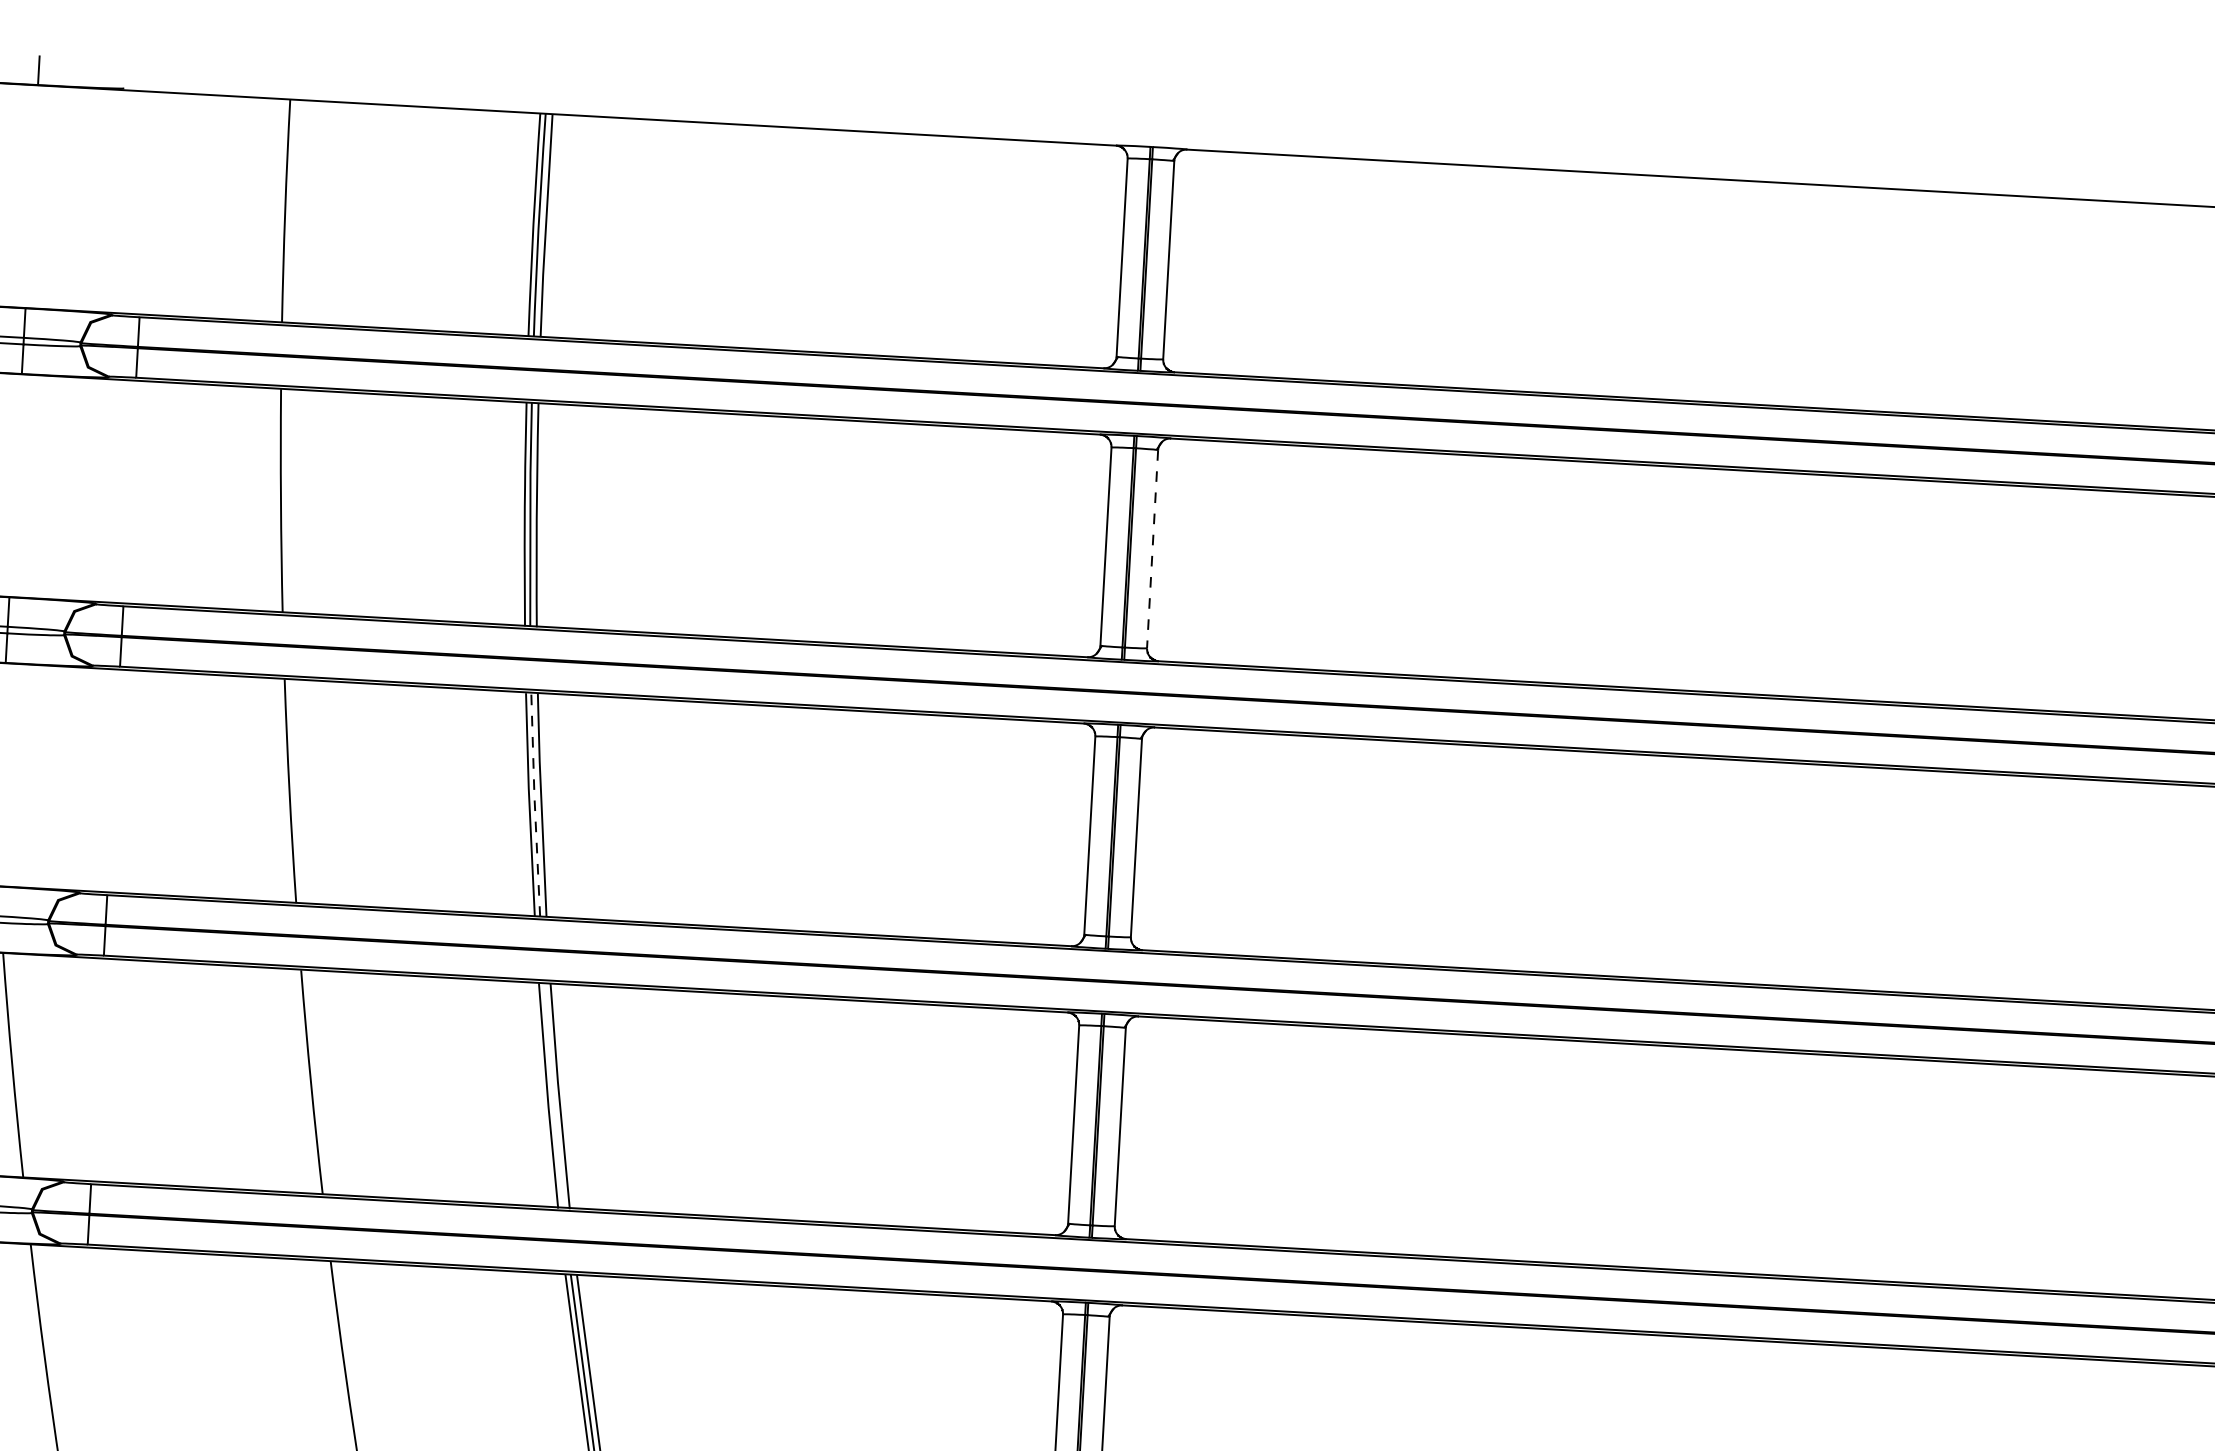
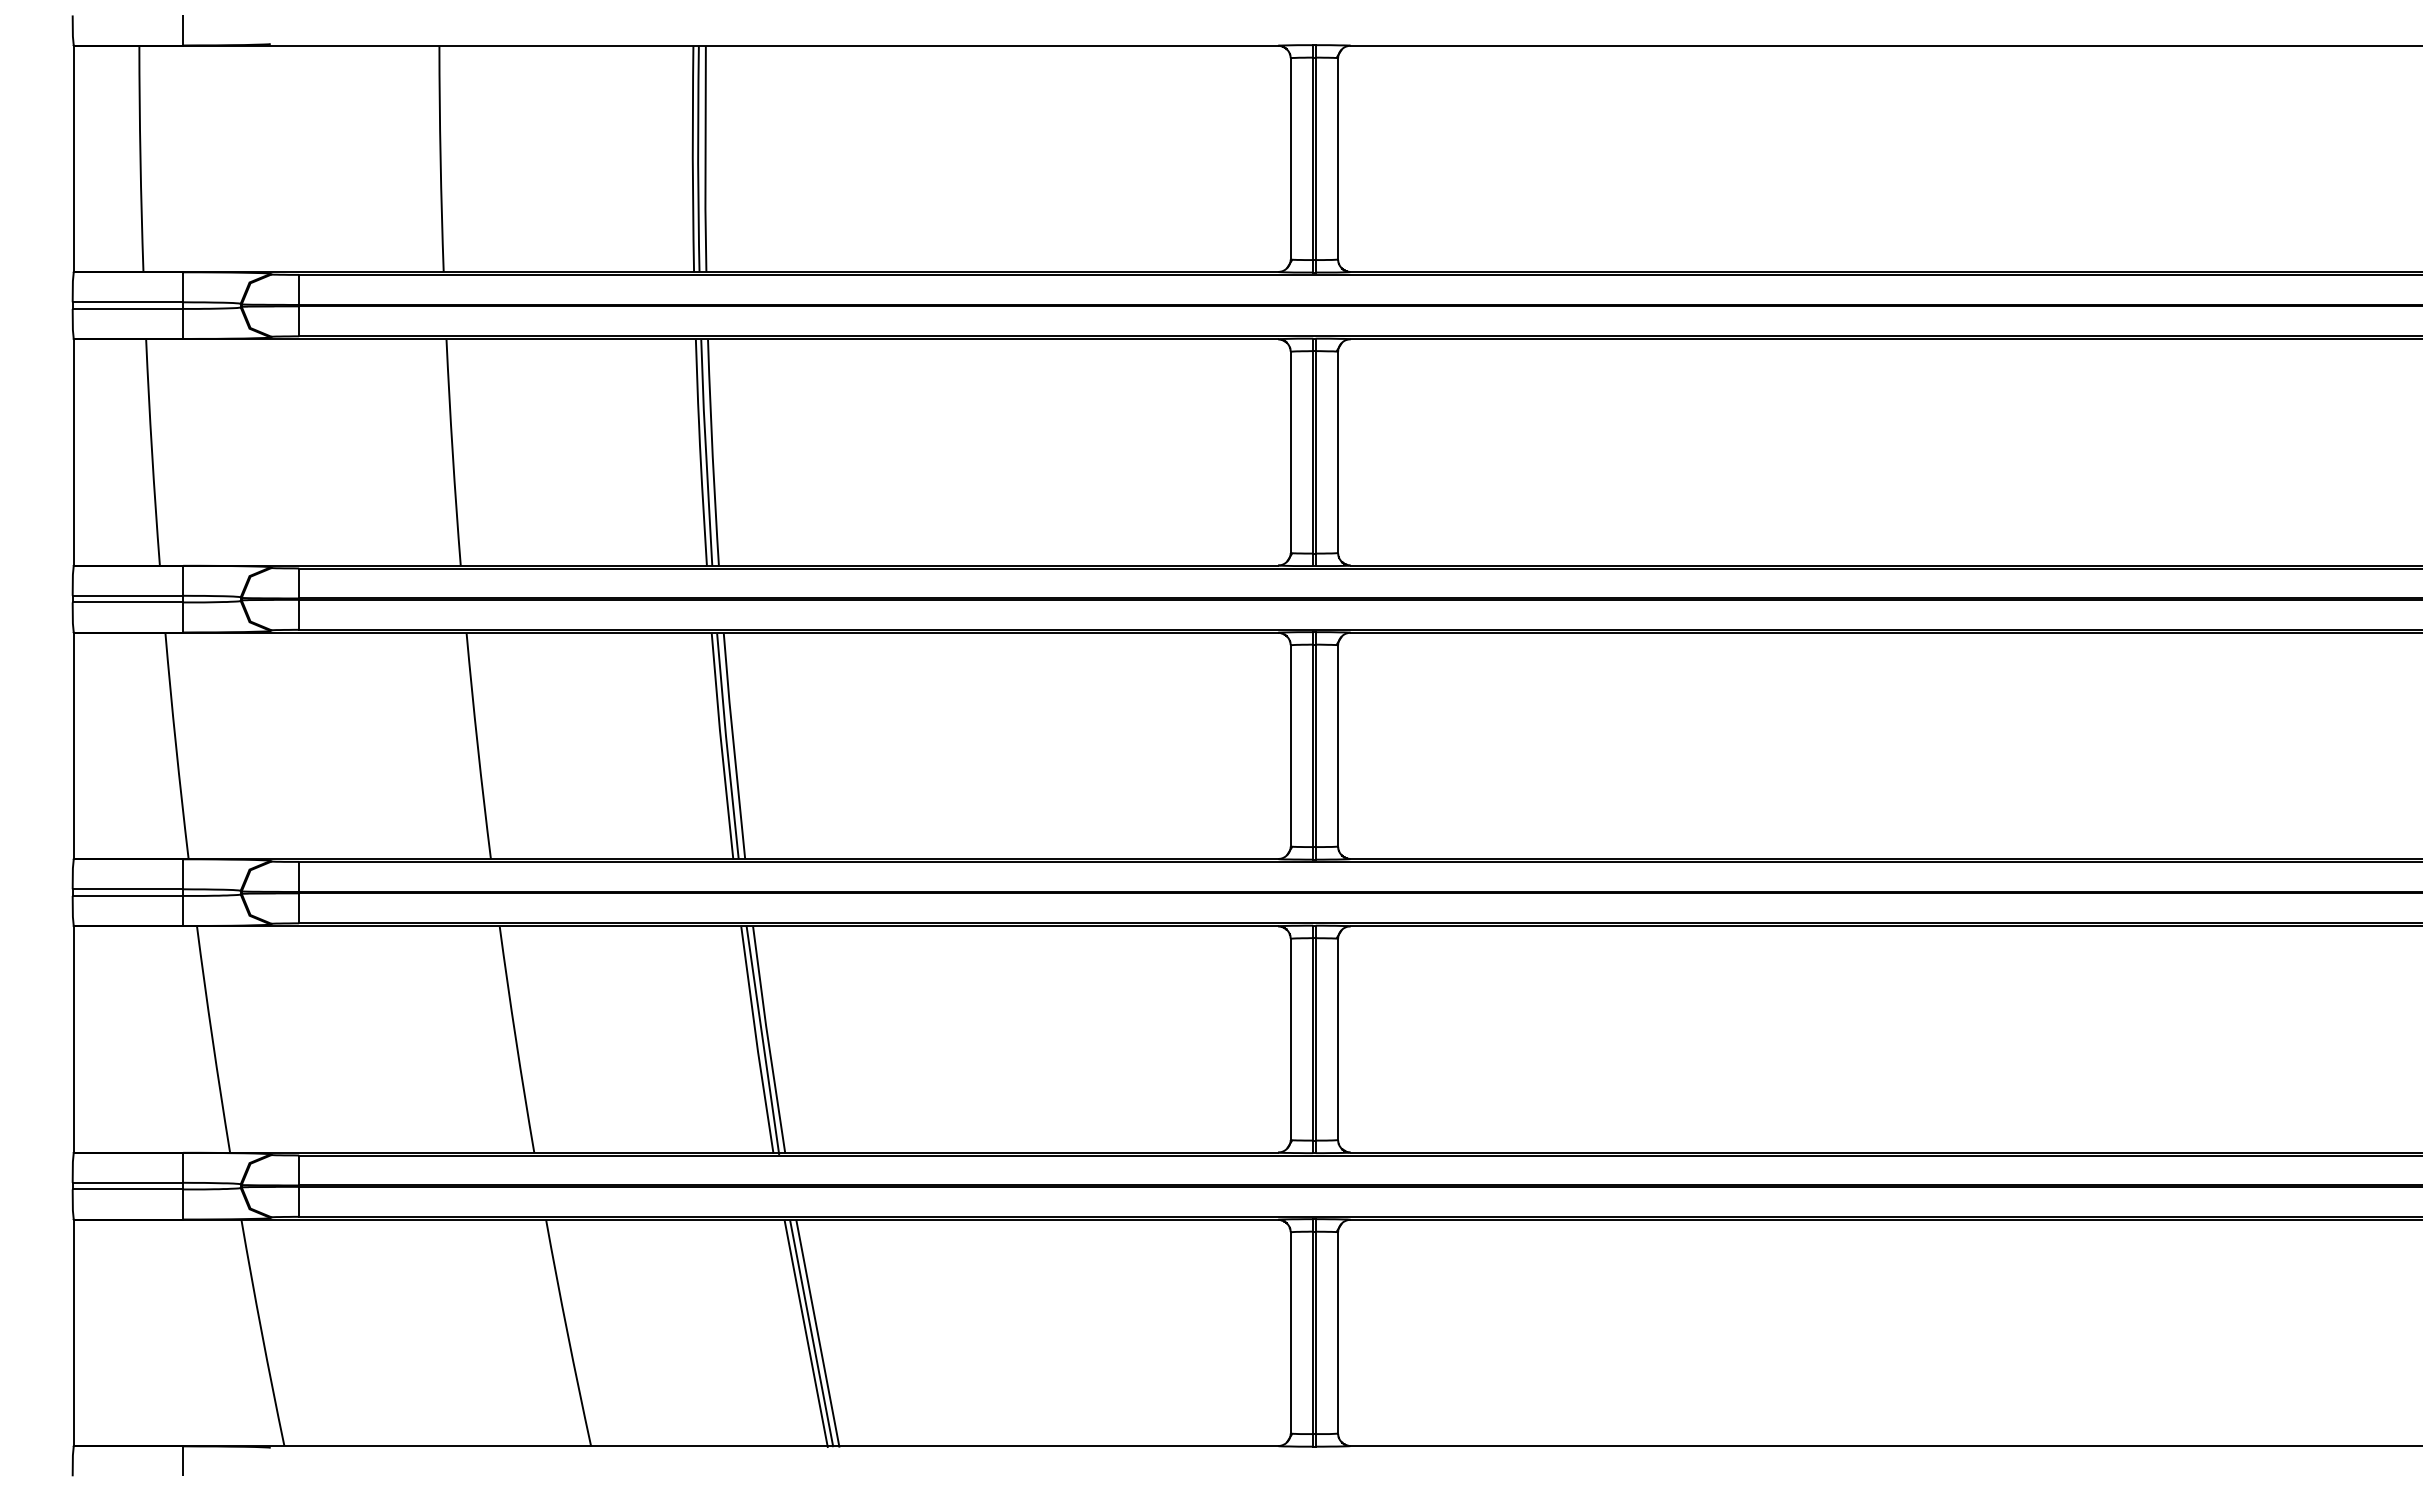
line: (1152, 549) -> (1338, 452), dashed -> solid
line: (534, 804) -> (726, 745), dashed -> solid
line: (553, 1096) -> (762, 1040), added

